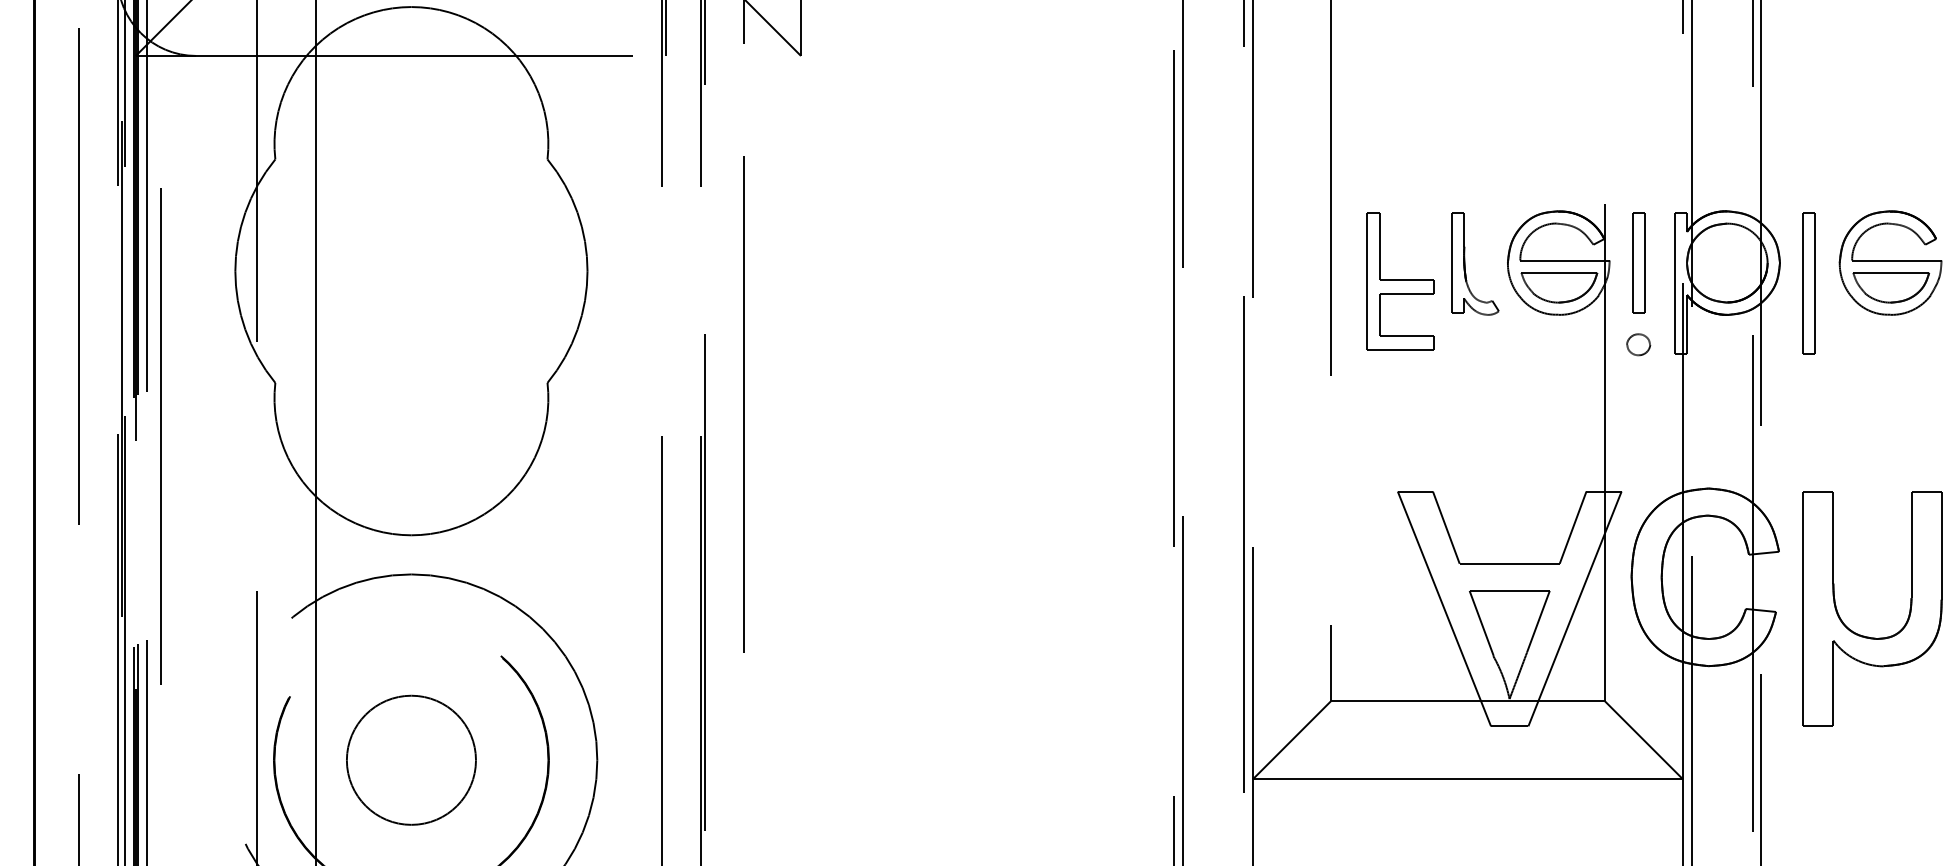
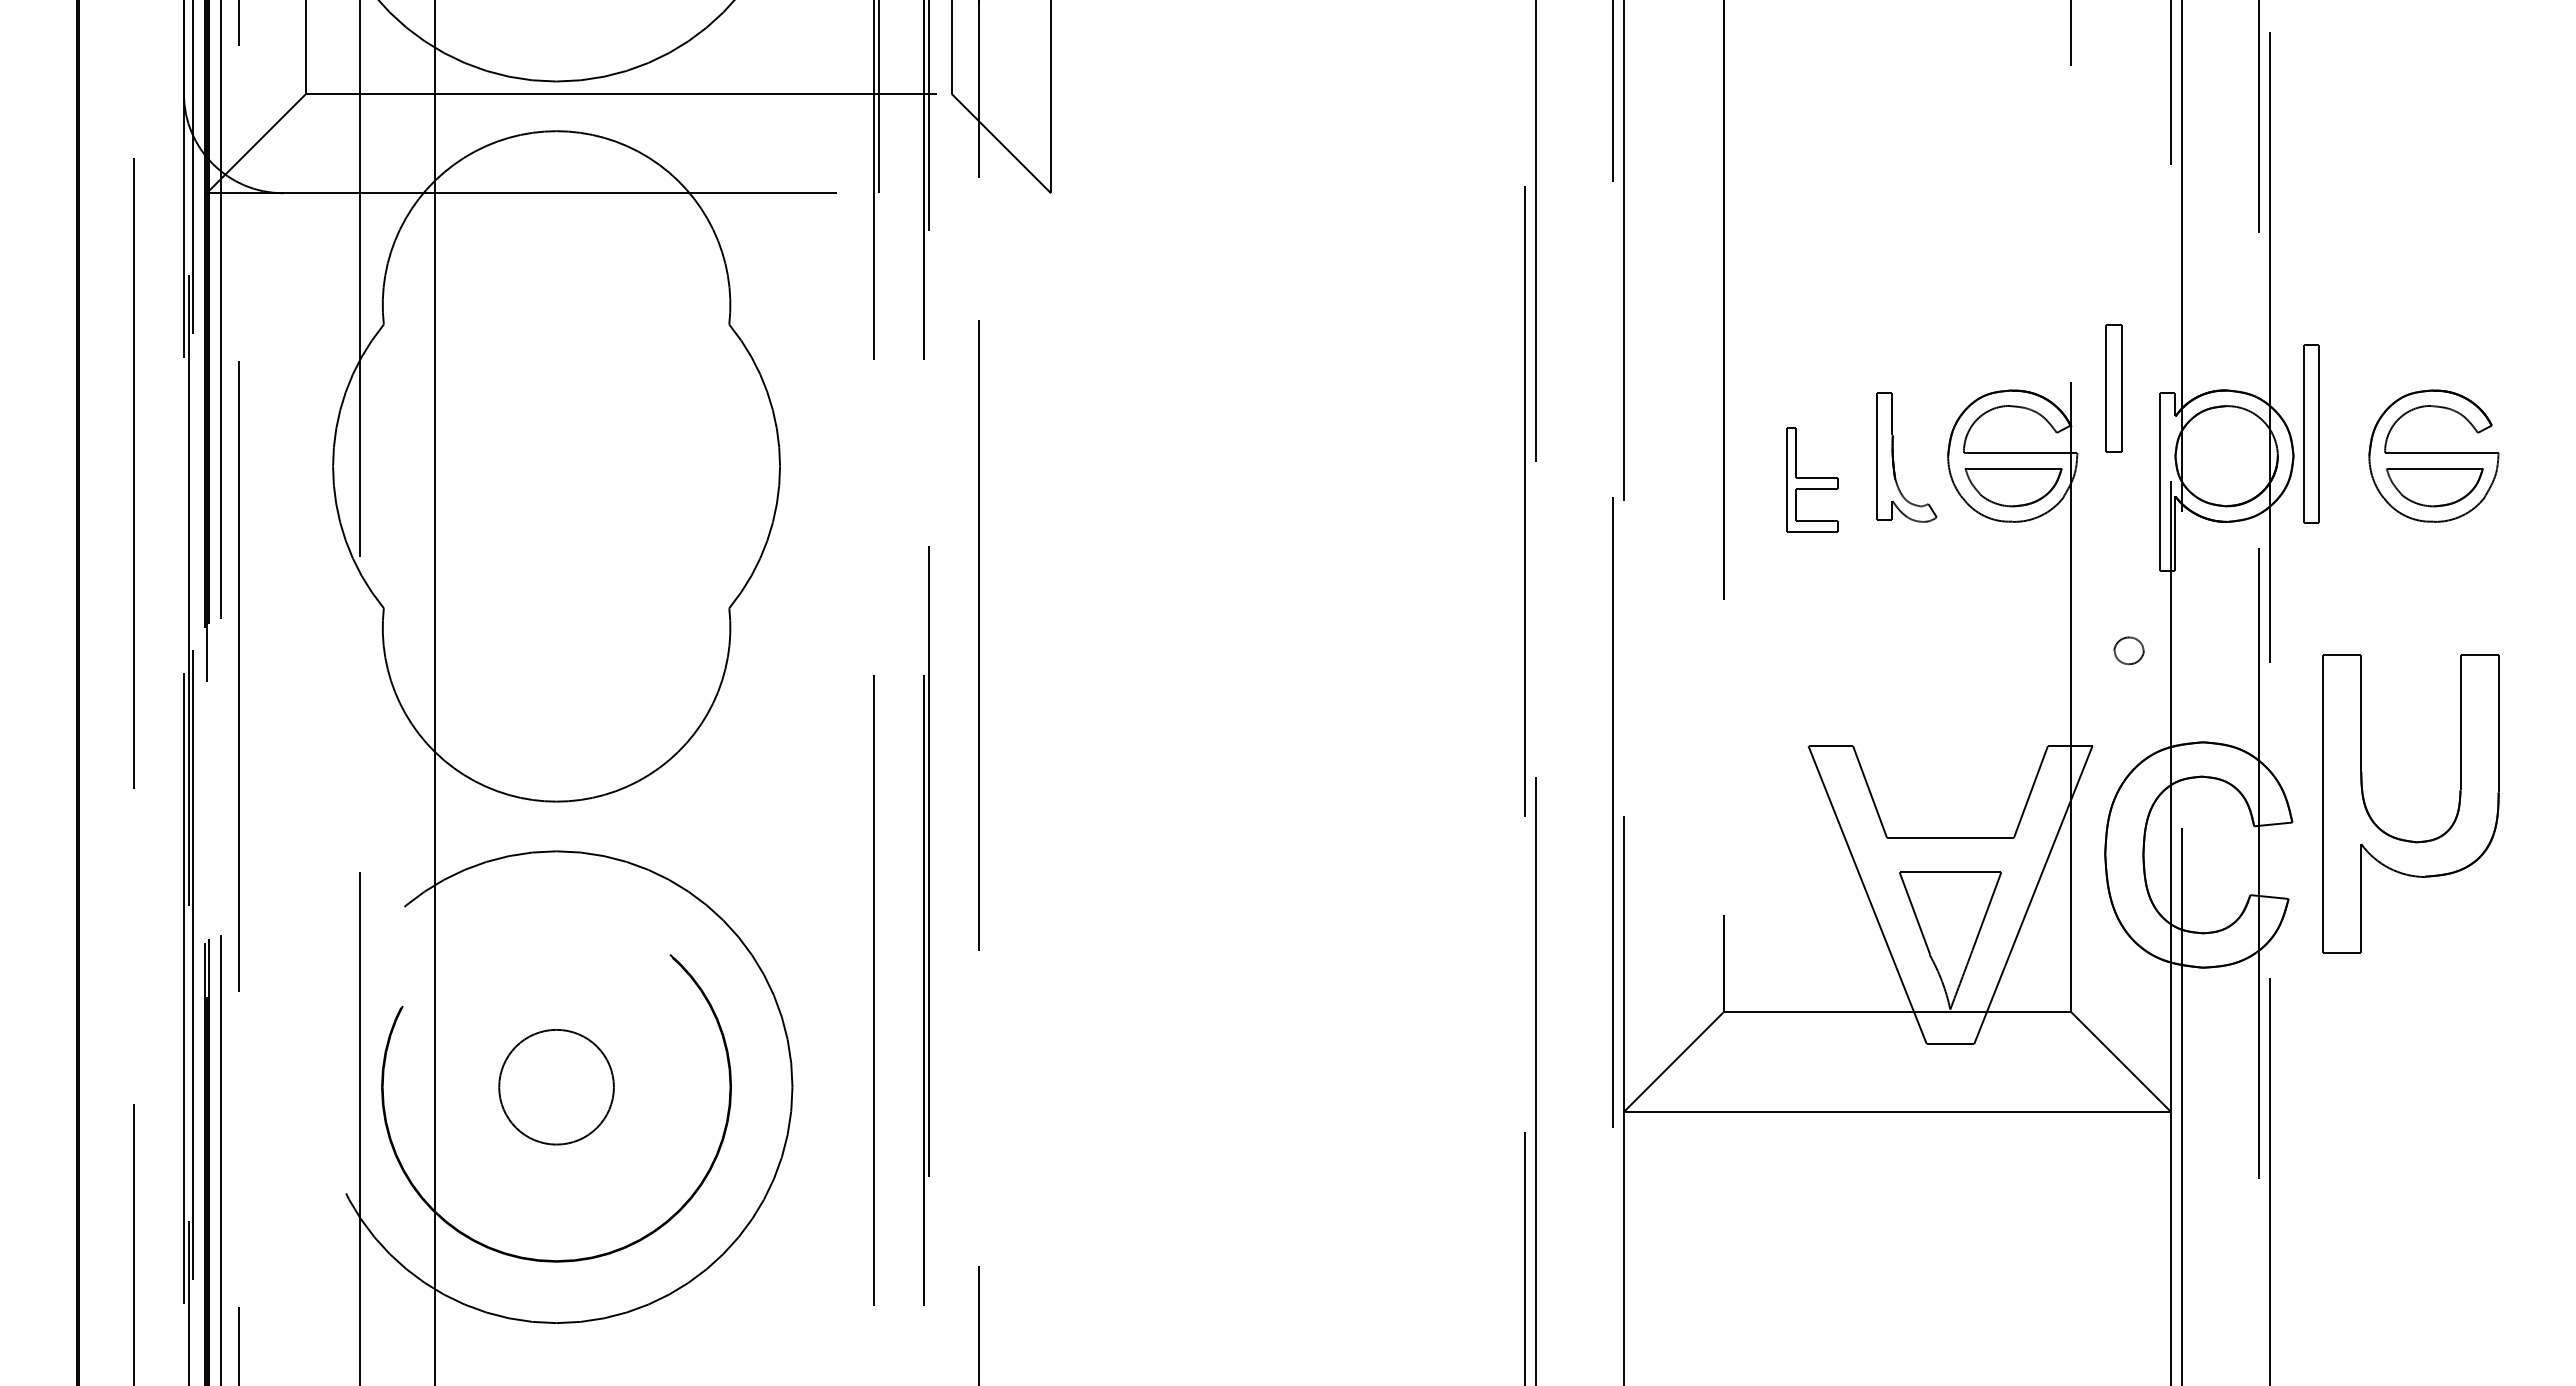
part: (1638, 263) -> (2113, 388), moved
part: (1400, 281) -> (1812, 479), size x0.6
part: (1809, 283) -> (2311, 433), moved
part: (1638, 344) -> (2128, 650), moved
part: (1865, 636) -> (2401, 838), moved
circle: (411, 760) -> (556, 1087), size x0.7

